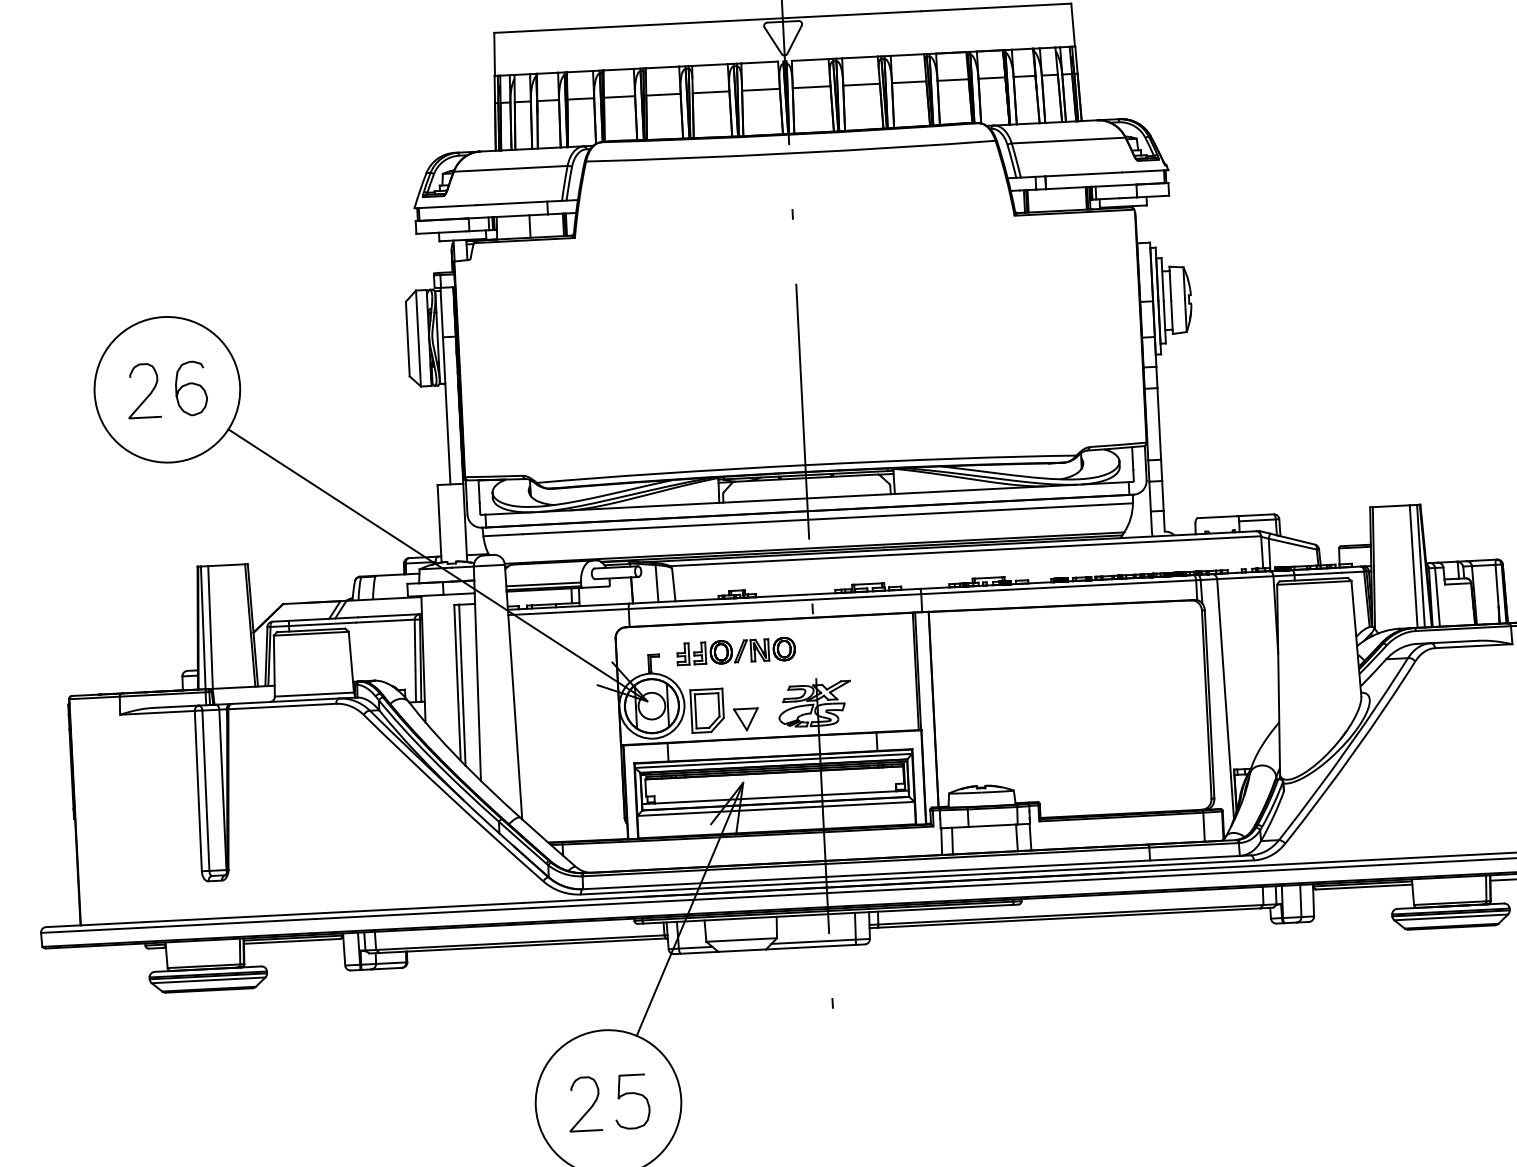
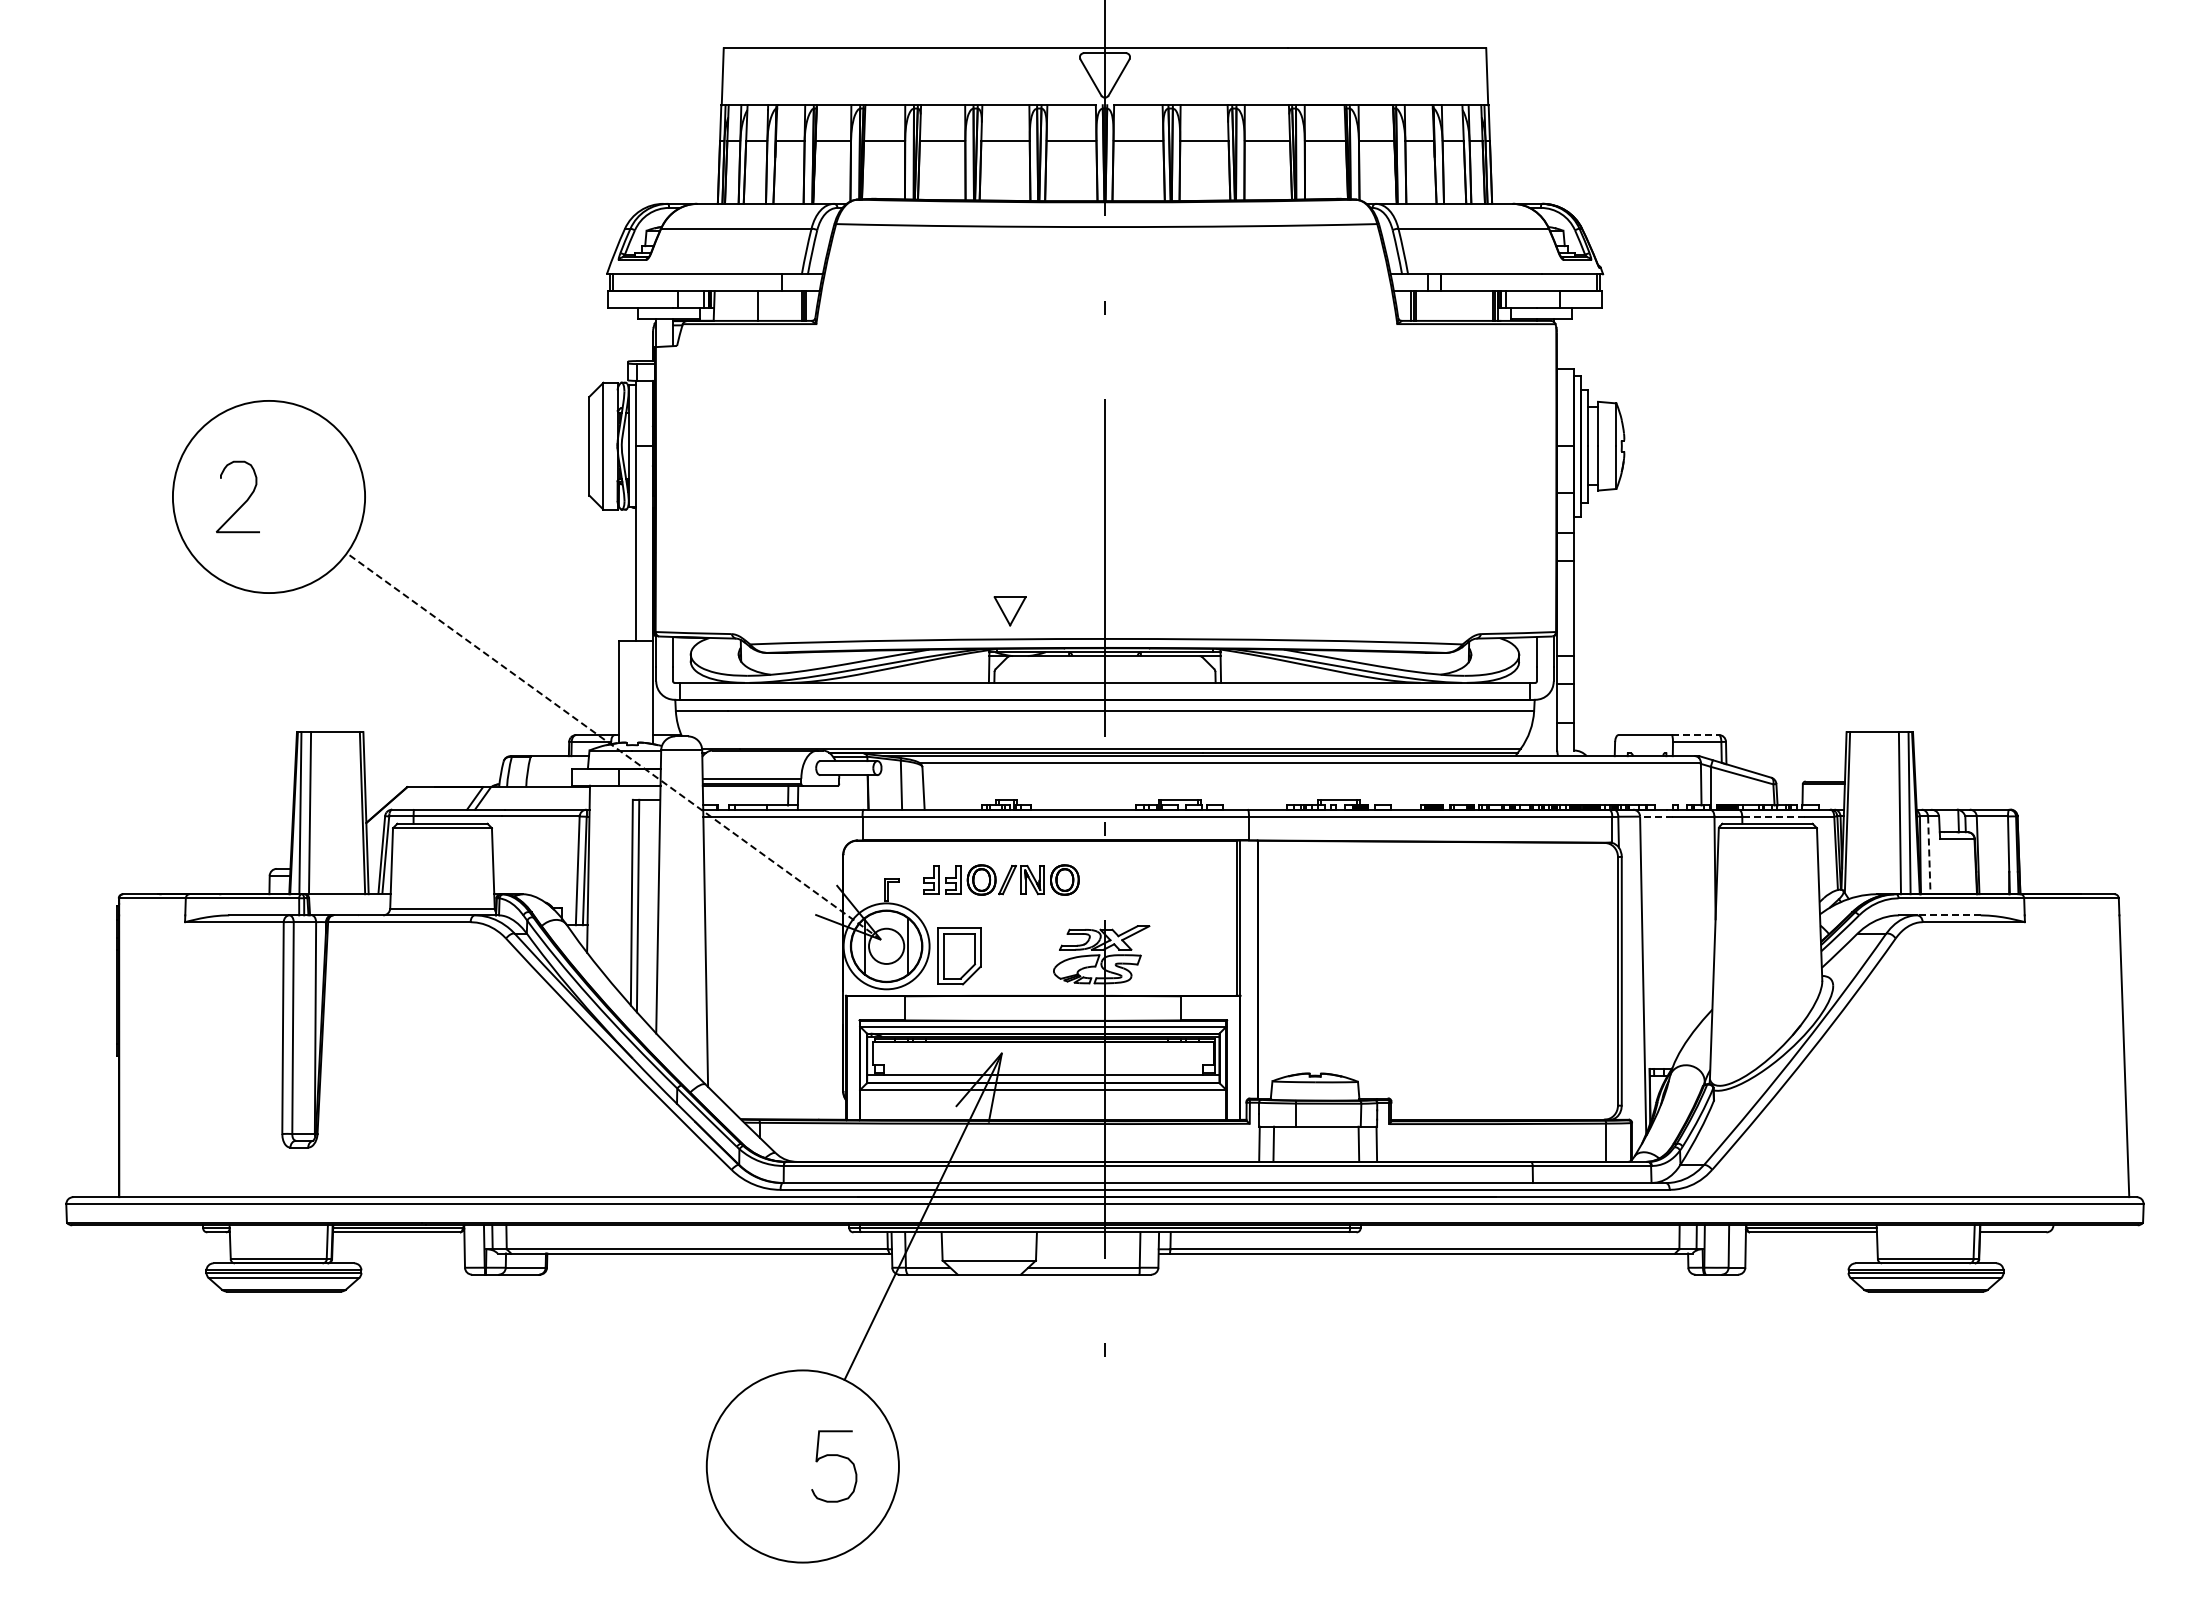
curve: (190, 384) -> (300, 491), removed
line: (1255, 515) -> (1695, 735), solid -> dashed
line: (437, 565) -> (613, 746), solid -> dashed
line: (1318, 573) -> (1773, 816), solid -> dashed
line: (1228, 578) -> (1655, 816), solid -> dashed
line: (1437, 597) -> (1929, 855), solid -> dashed
line: (1454, 642) -> (1948, 915), solid -> dashed
part: (745, 719) -> (1009, 611), moved
curve: (589, 1108) -> (777, 1472), removed

